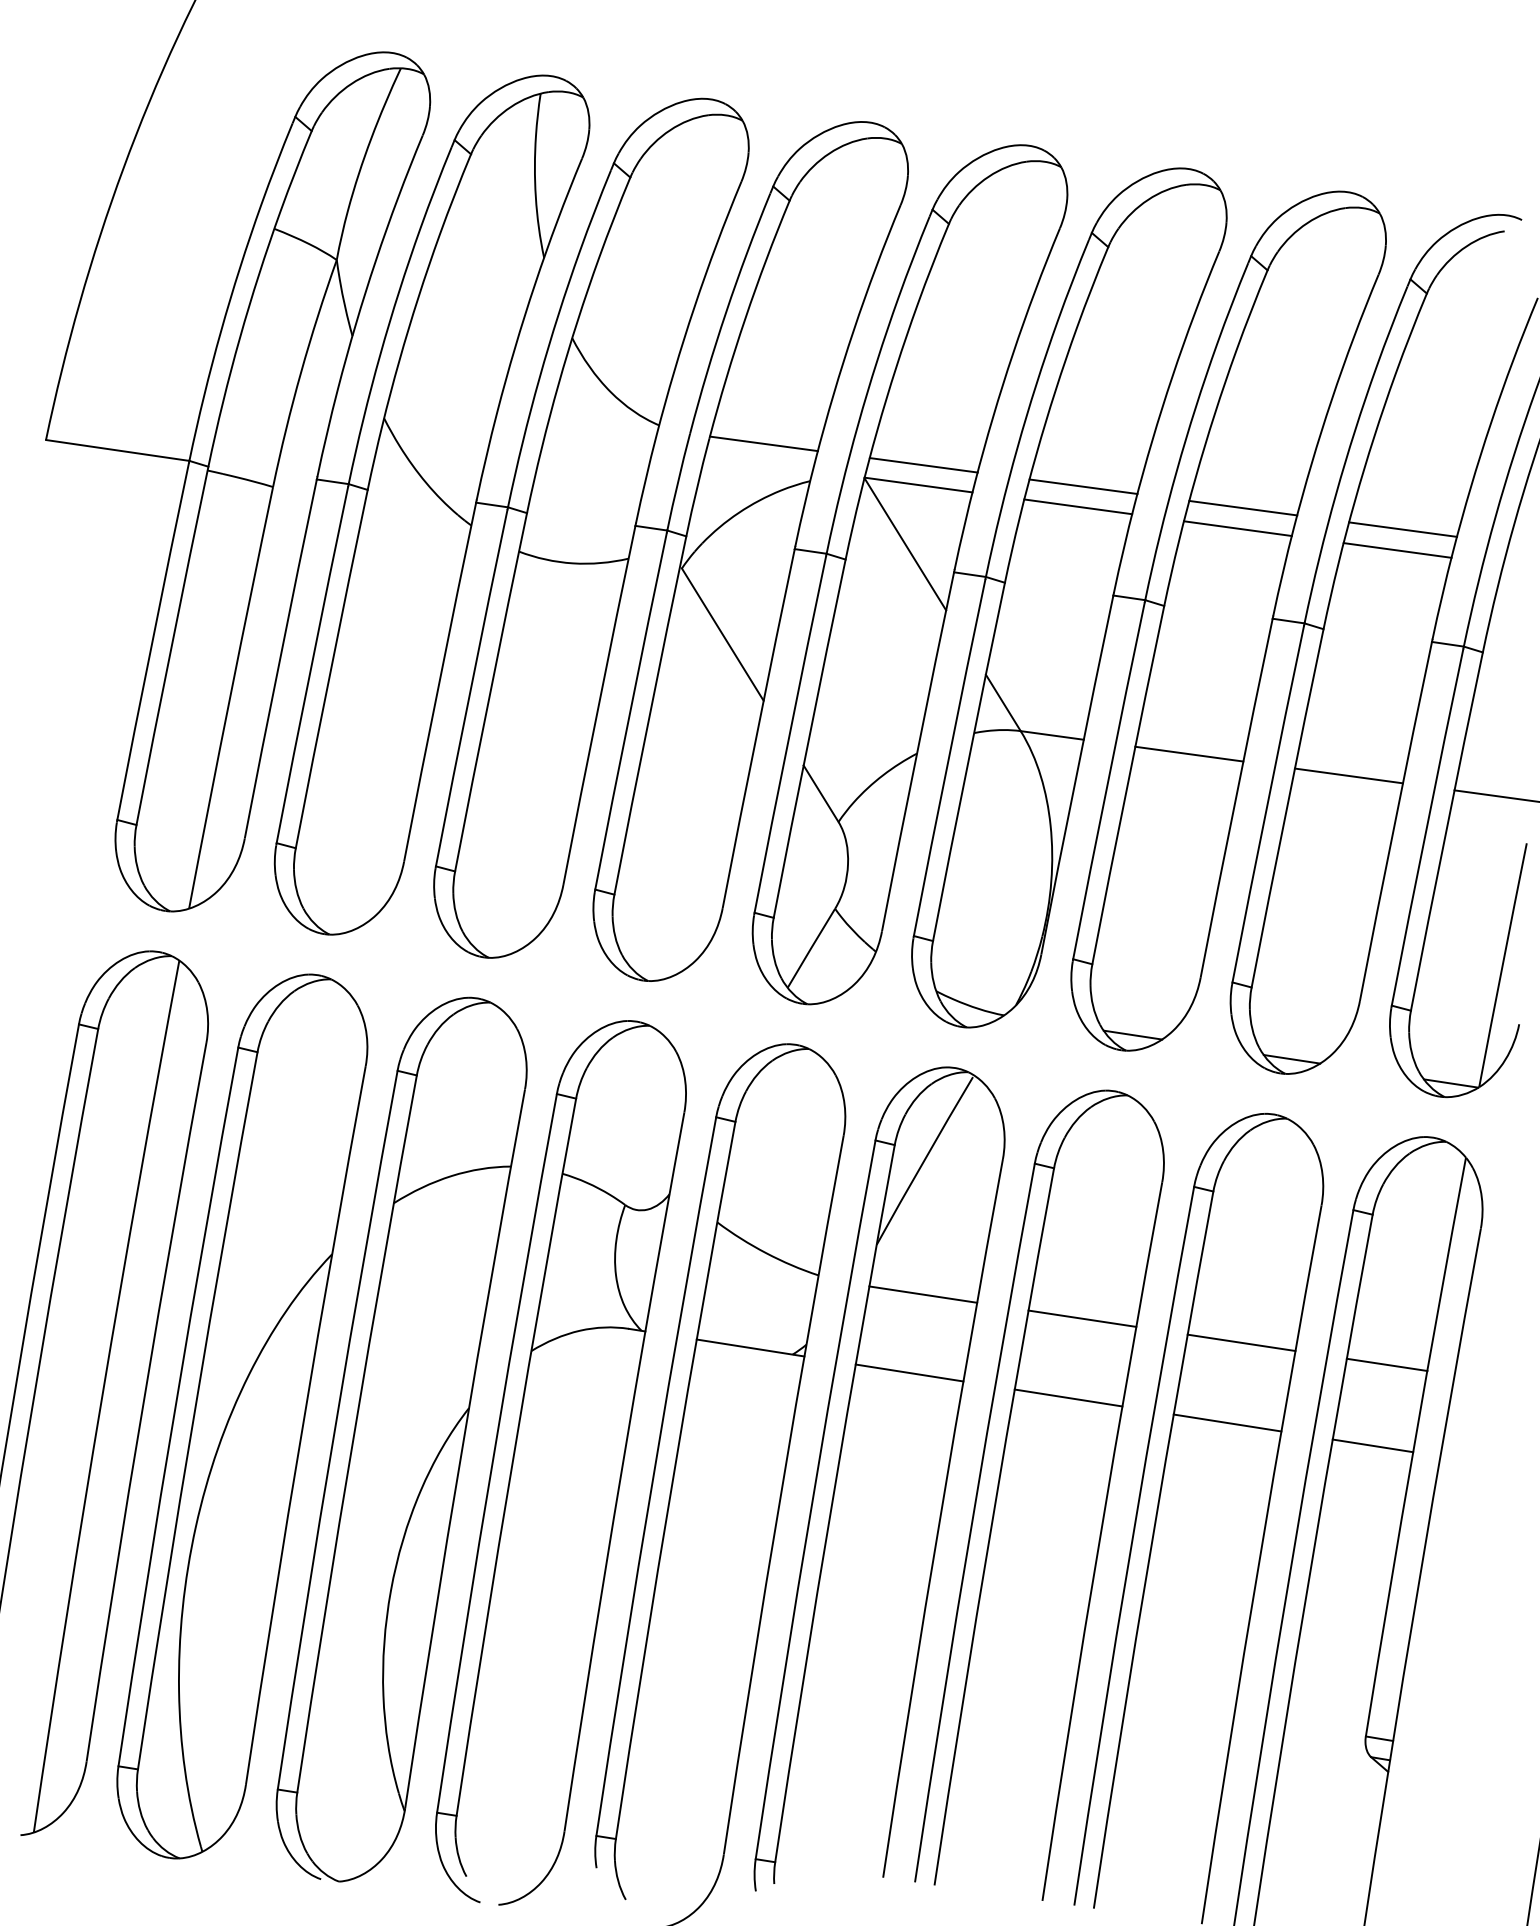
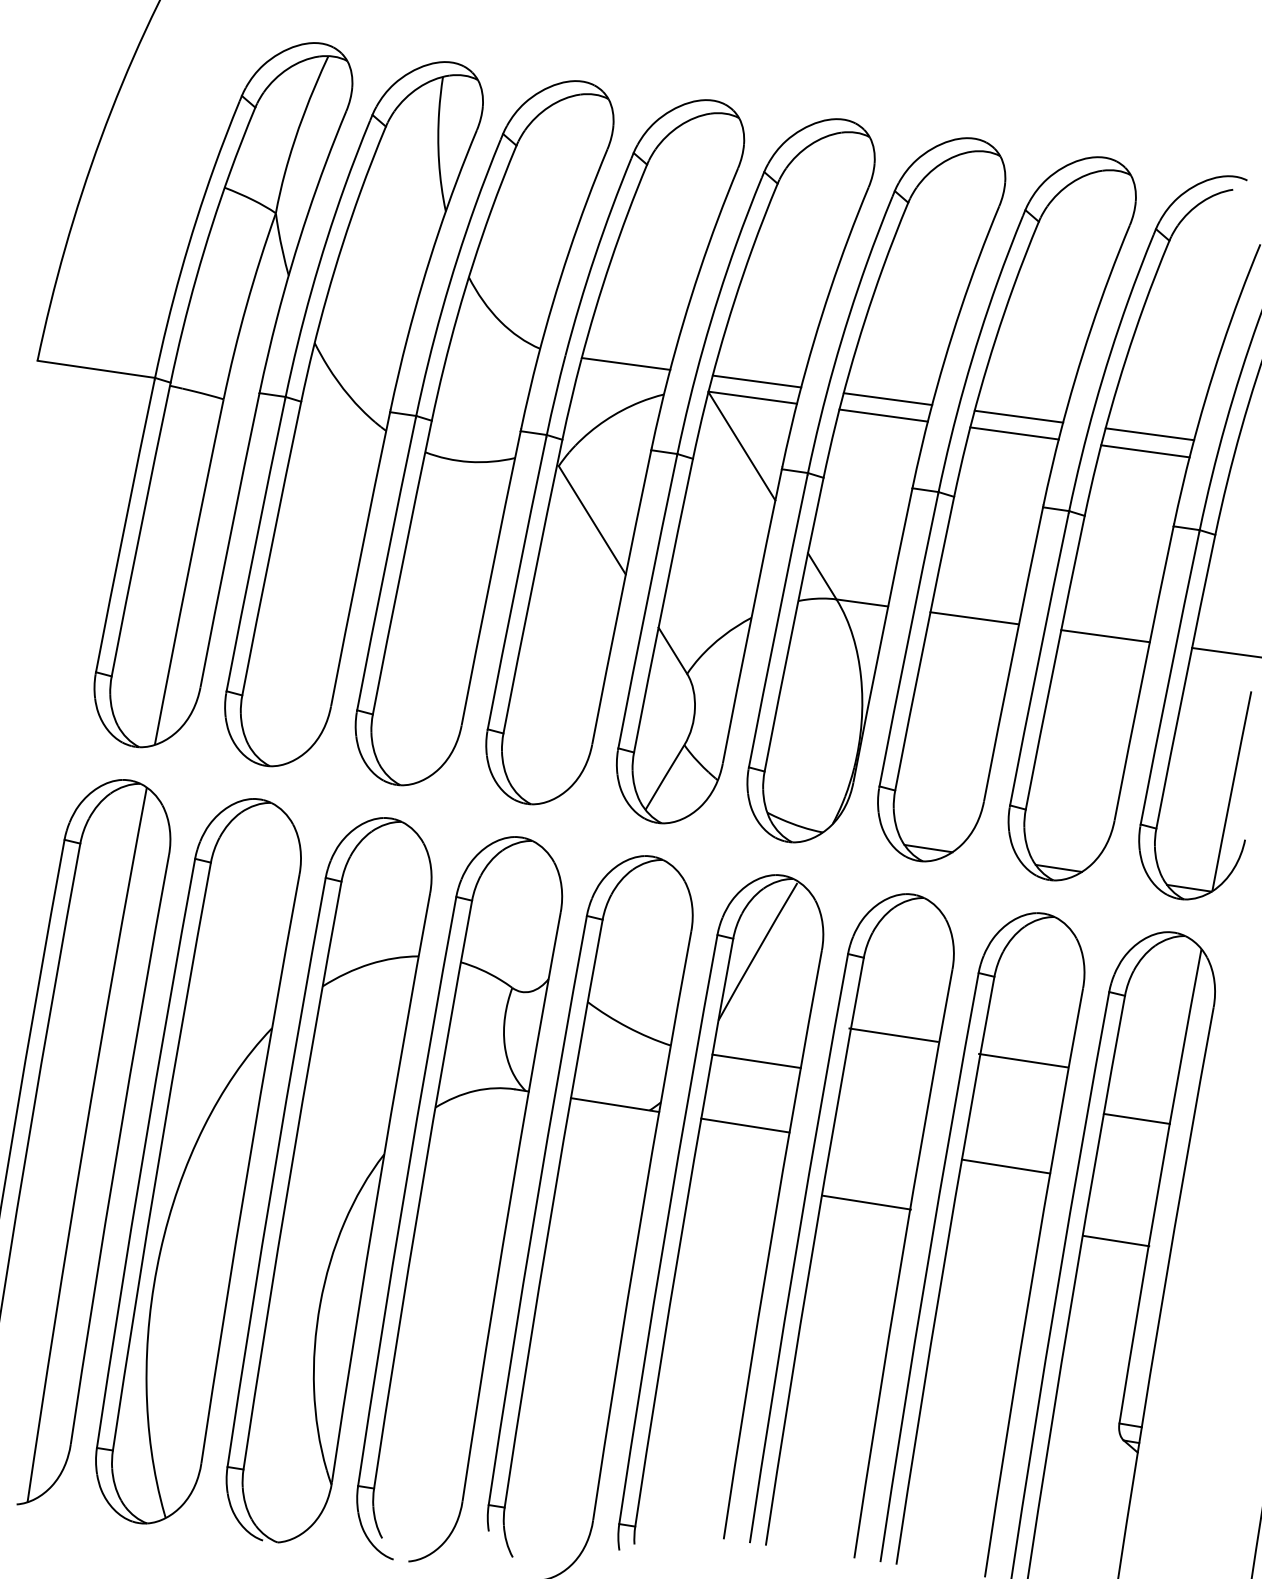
line: (1082, 1318) -> (893, 1035), moved
line: (1241, 1342) -> (1023, 1060), moved
line: (1068, 1397) -> (866, 1202), moved
line: (1372, 1445) -> (1115, 1240), moved

